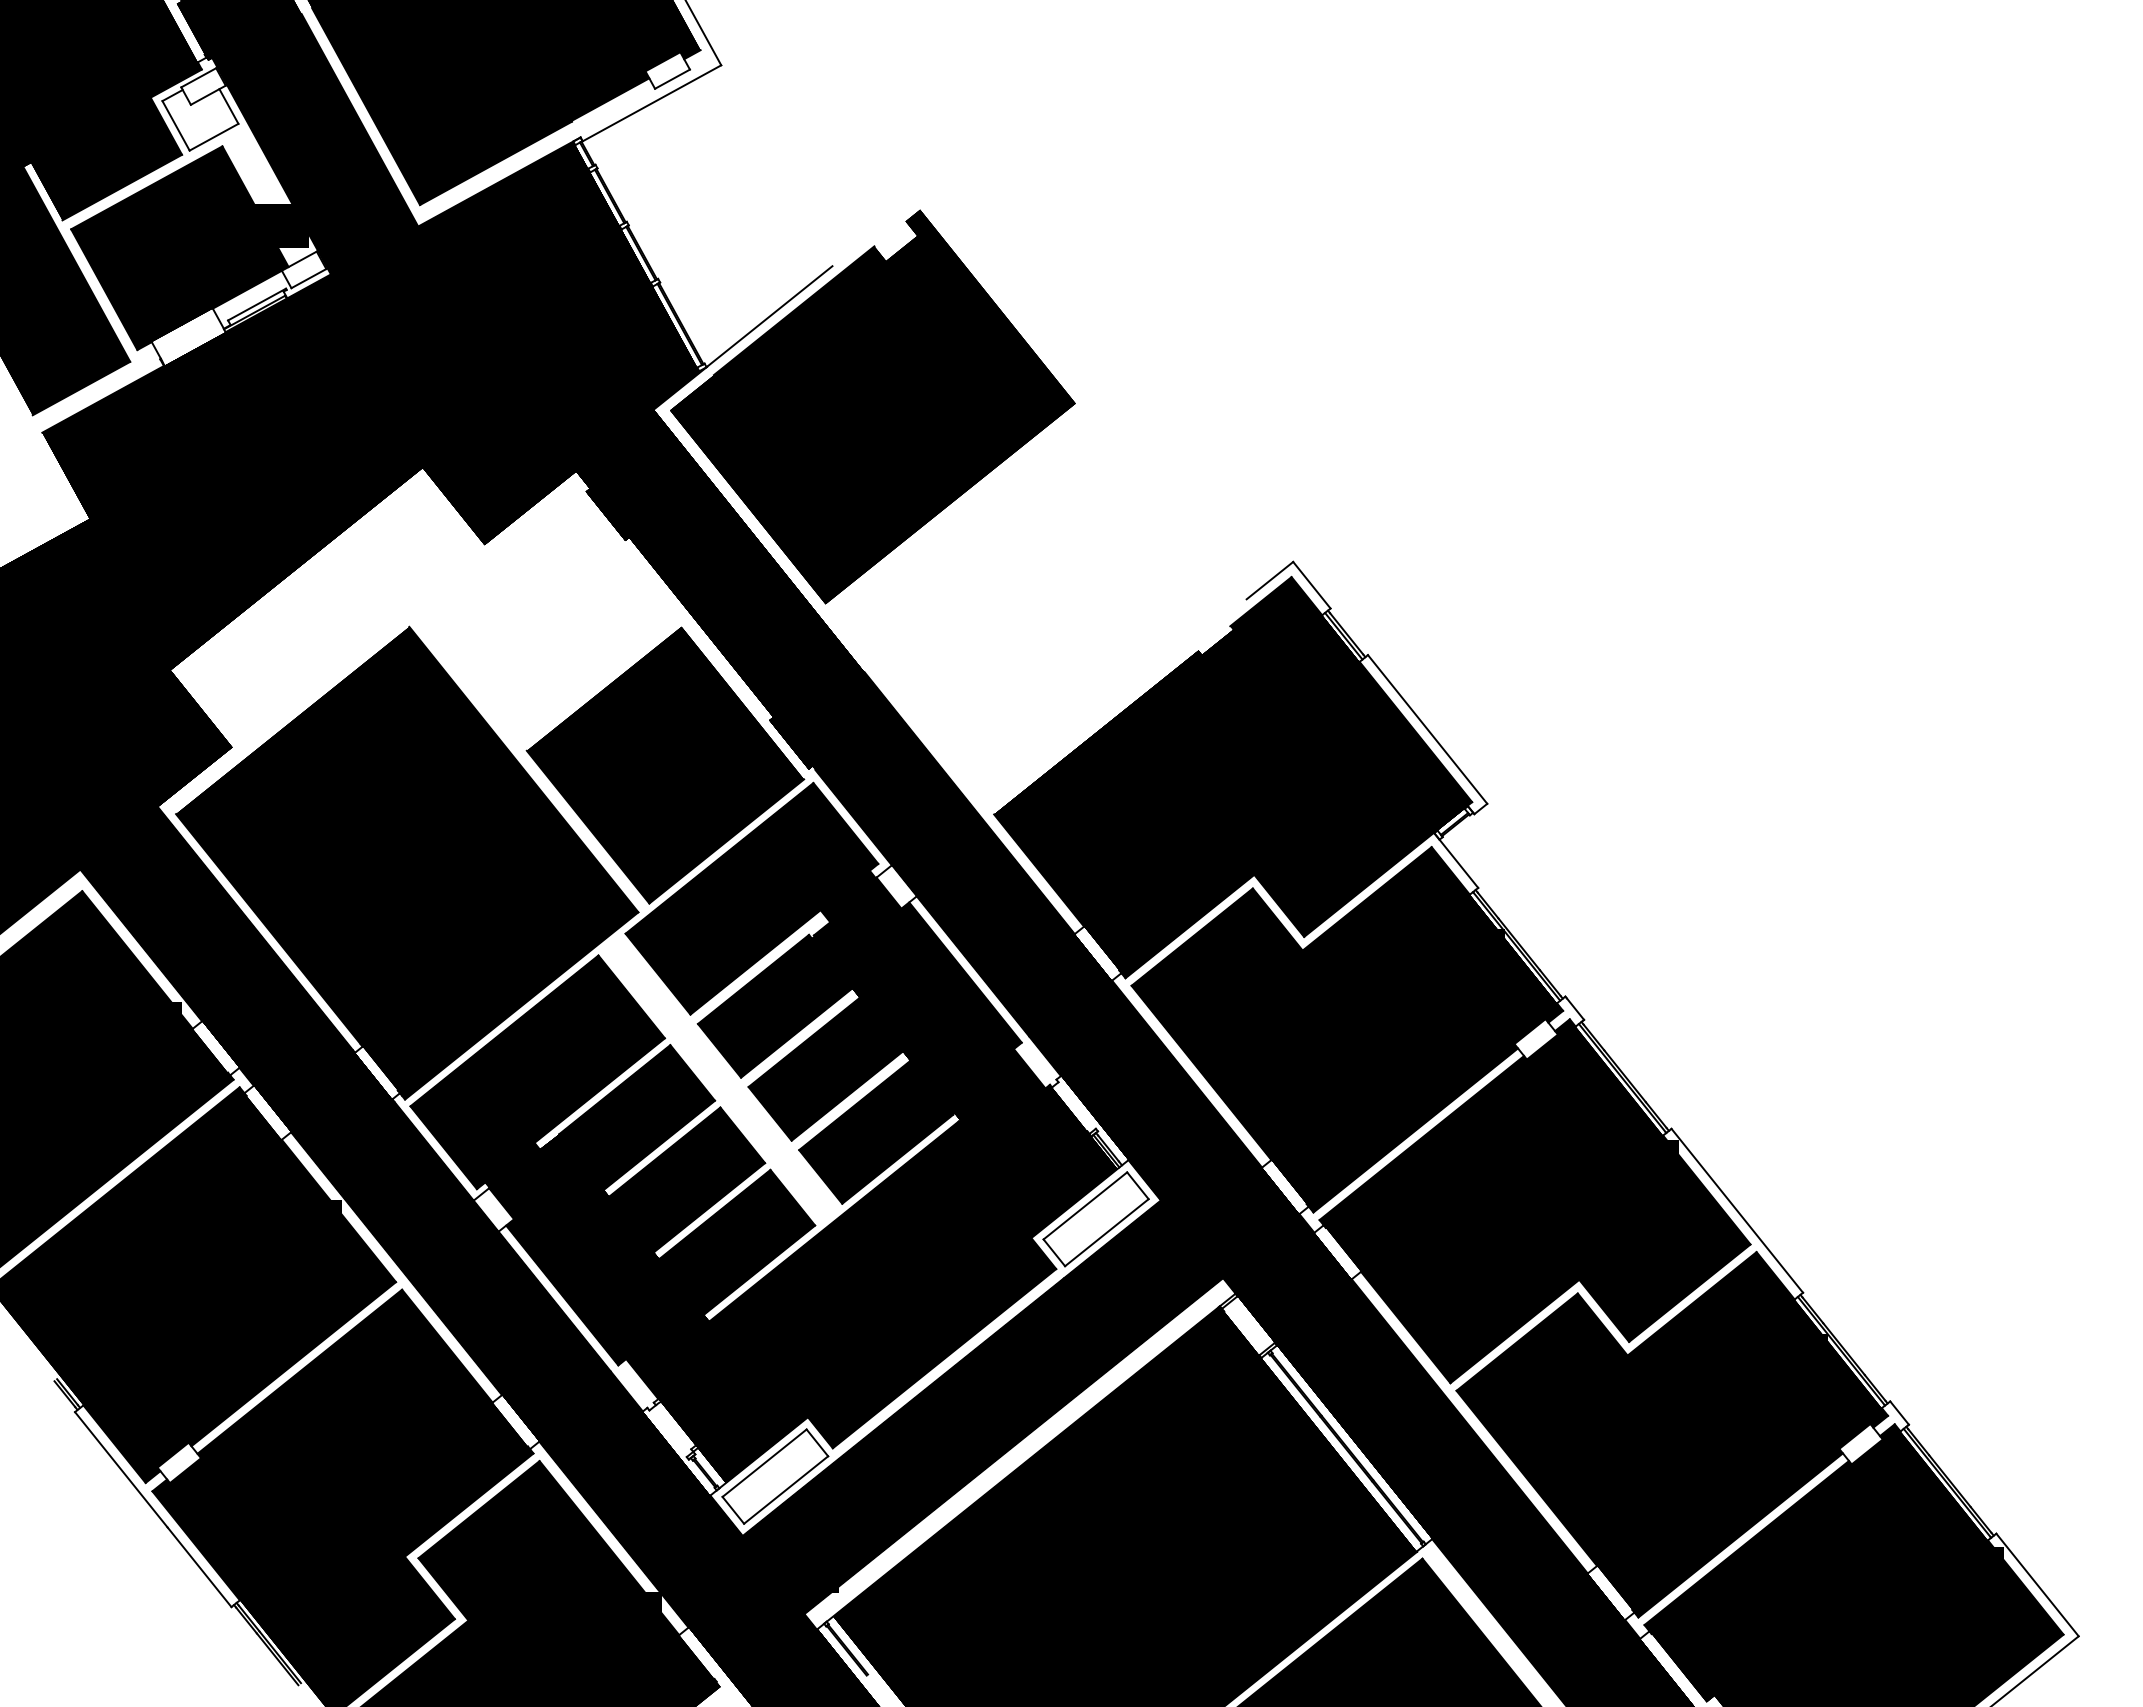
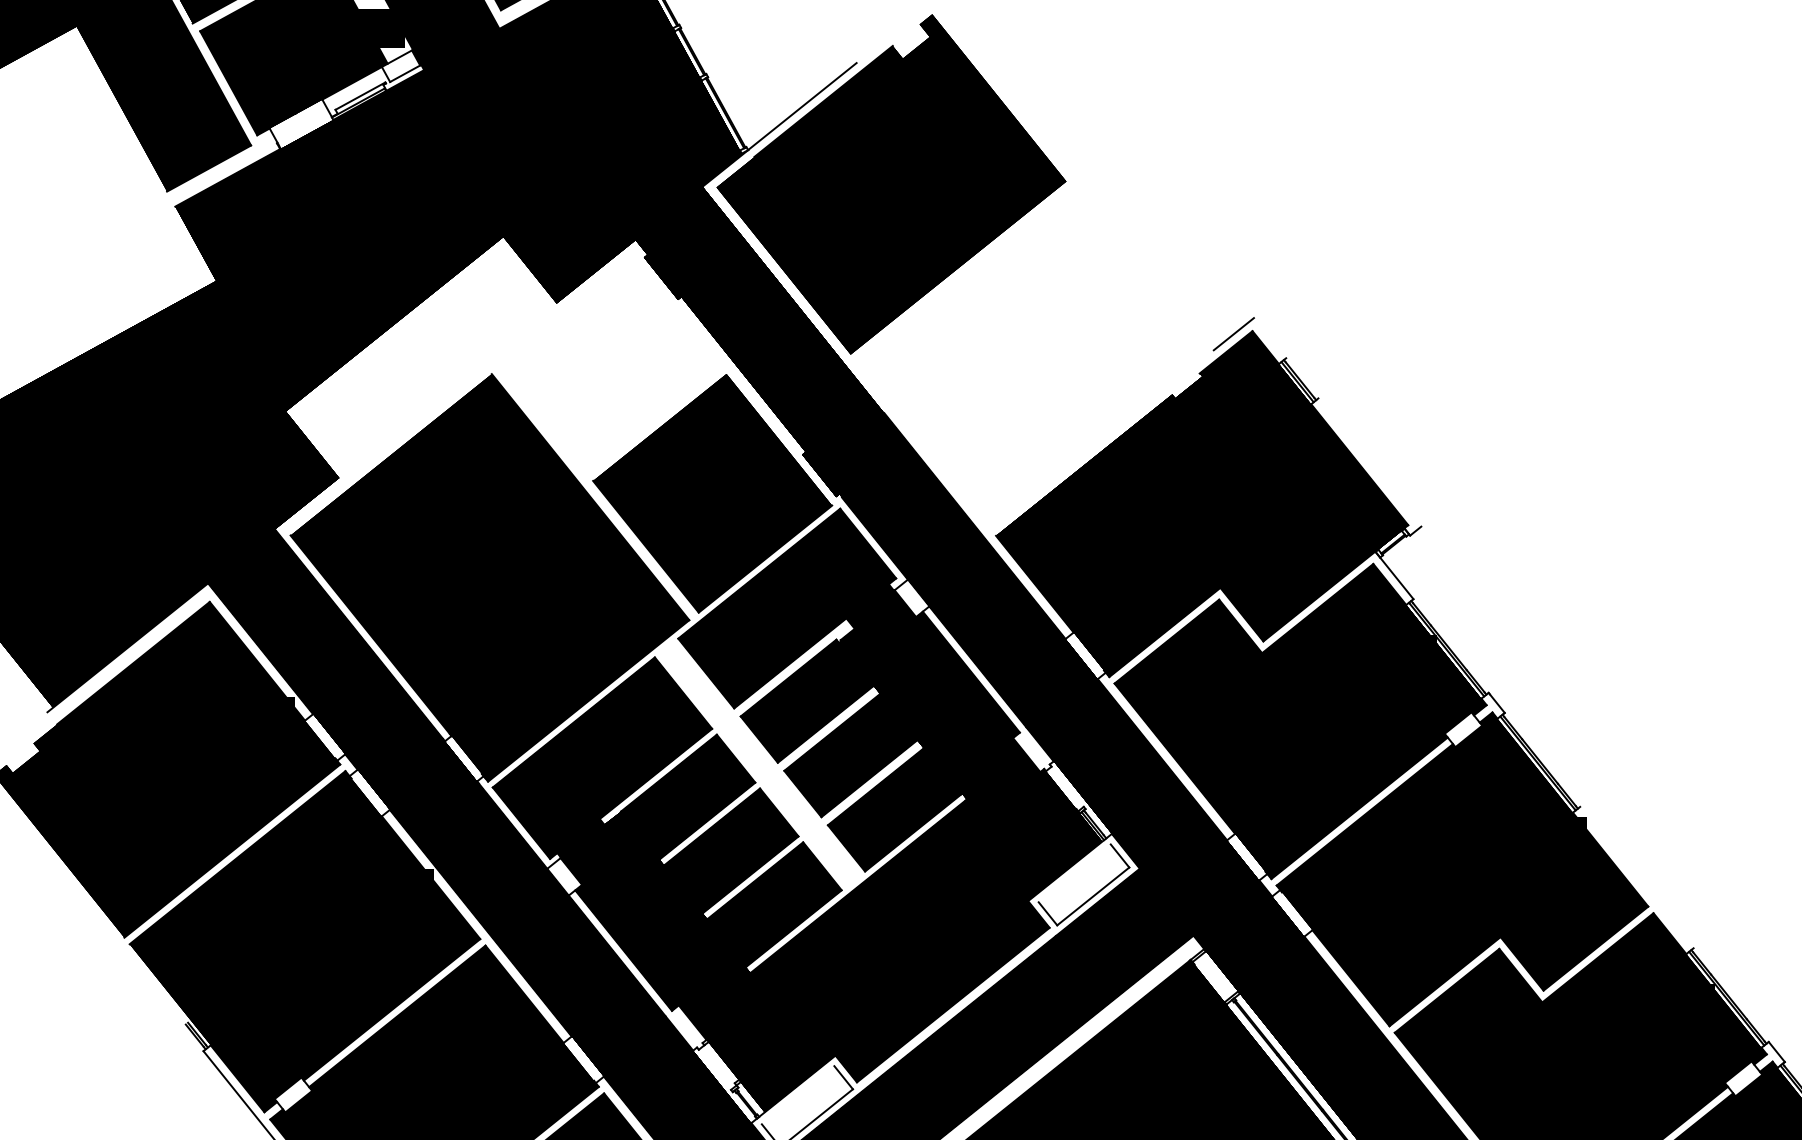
line: (1311, 584) -> (1269, 337), removed
line: (1427, 729) -> (1369, 462), removed
line: (1085, 1205) -> (1074, 873), removed
line: (1737, 1210) -> (1637, 877), removed
line: (764, 1462) -> (798, 1094), removed

